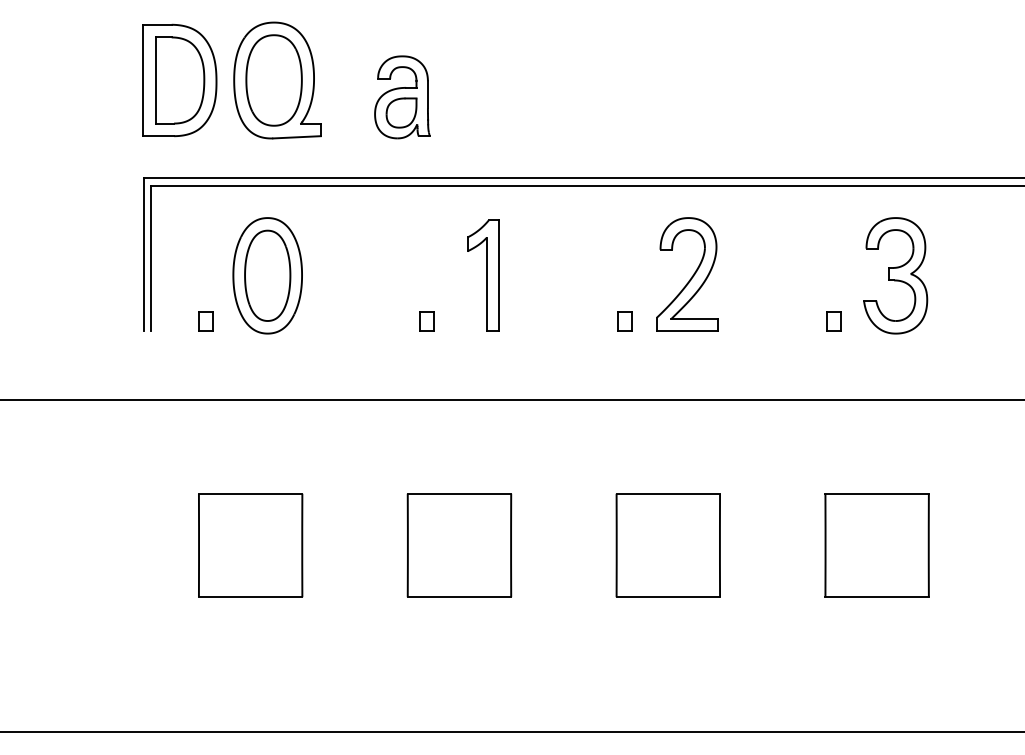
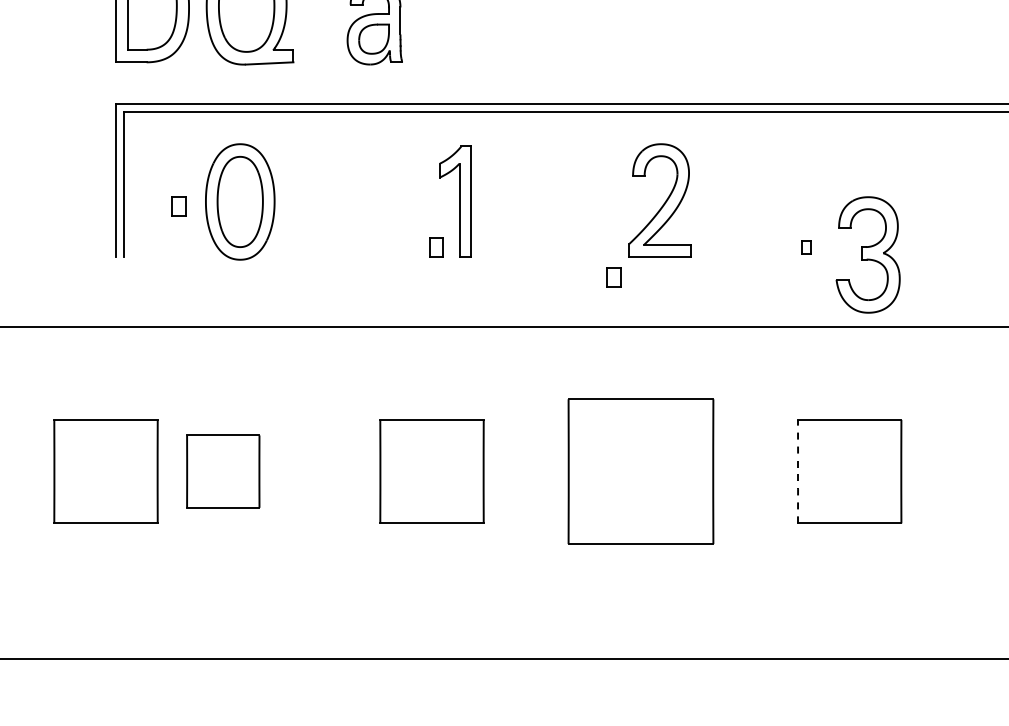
part: (895, 275) -> (868, 254), moved
part: (205, 321) -> (178, 206), moved
part: (426, 321) -> (436, 247), moved
part: (624, 321) -> (613, 277), moved
part: (833, 321) -> (806, 247), size x0.7
part: (133, 545) -> (106, 471), added
part: (250, 545) -> (223, 471), size x0.7
part: (667, 545) -> (640, 471), size x1.4
line: (825, 545) -> (798, 471), solid -> dashed

